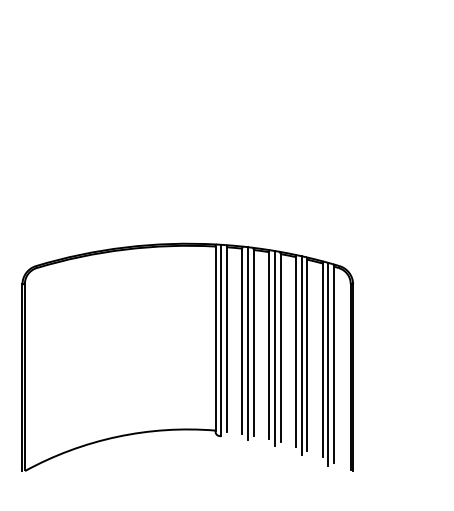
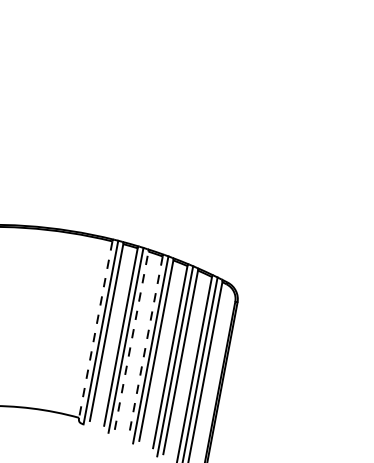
line: (215, 339) -> (95, 330), solid -> dashed
line: (253, 342) -> (131, 340), solid -> dashed
line: (269, 345) -> (146, 346), solid -> dashed

